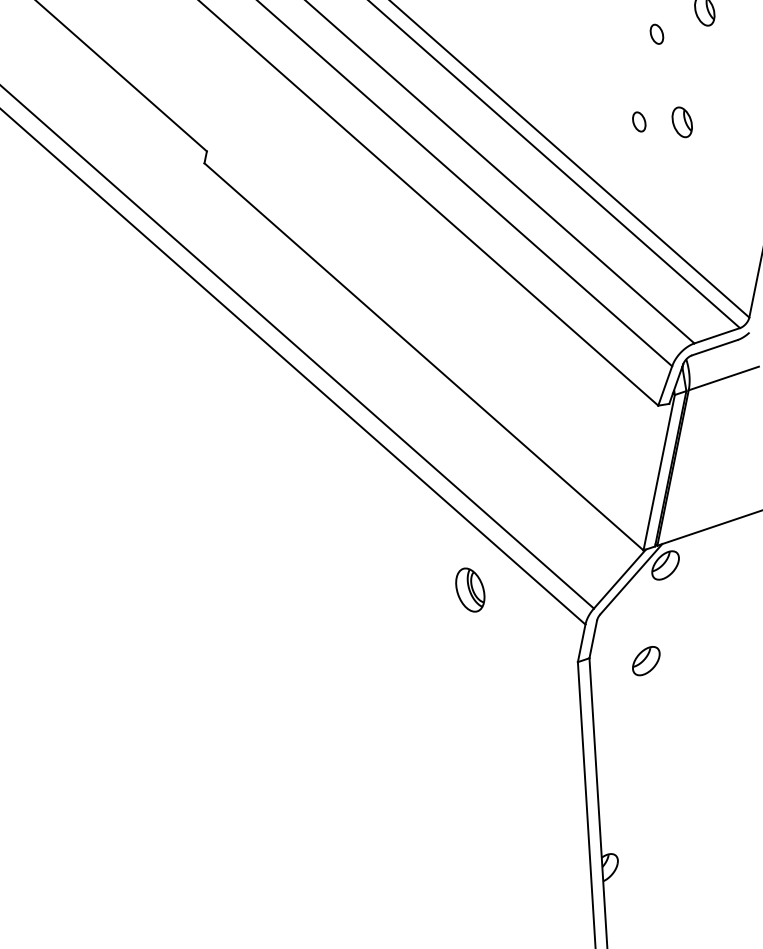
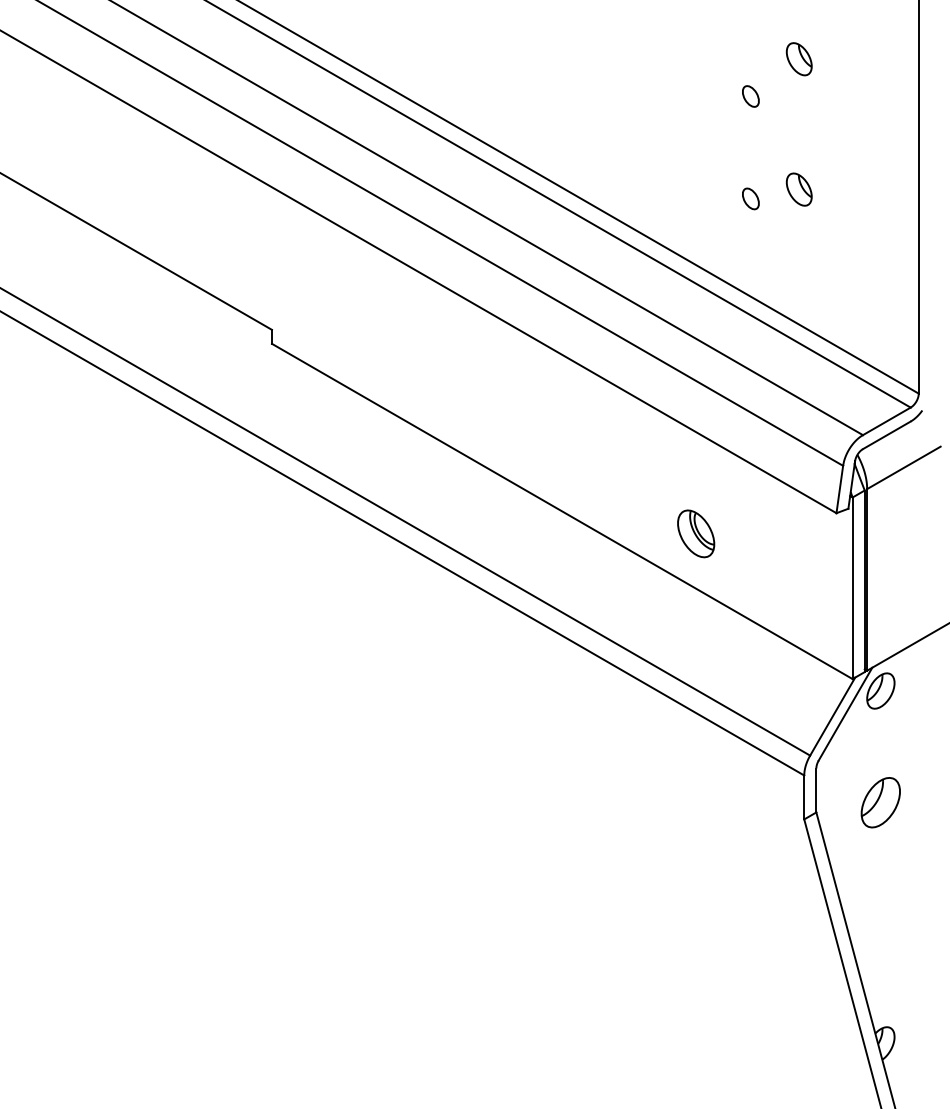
part: (470, 589) -> (696, 533), moved
part: (646, 660) -> (880, 802), size x1.4

